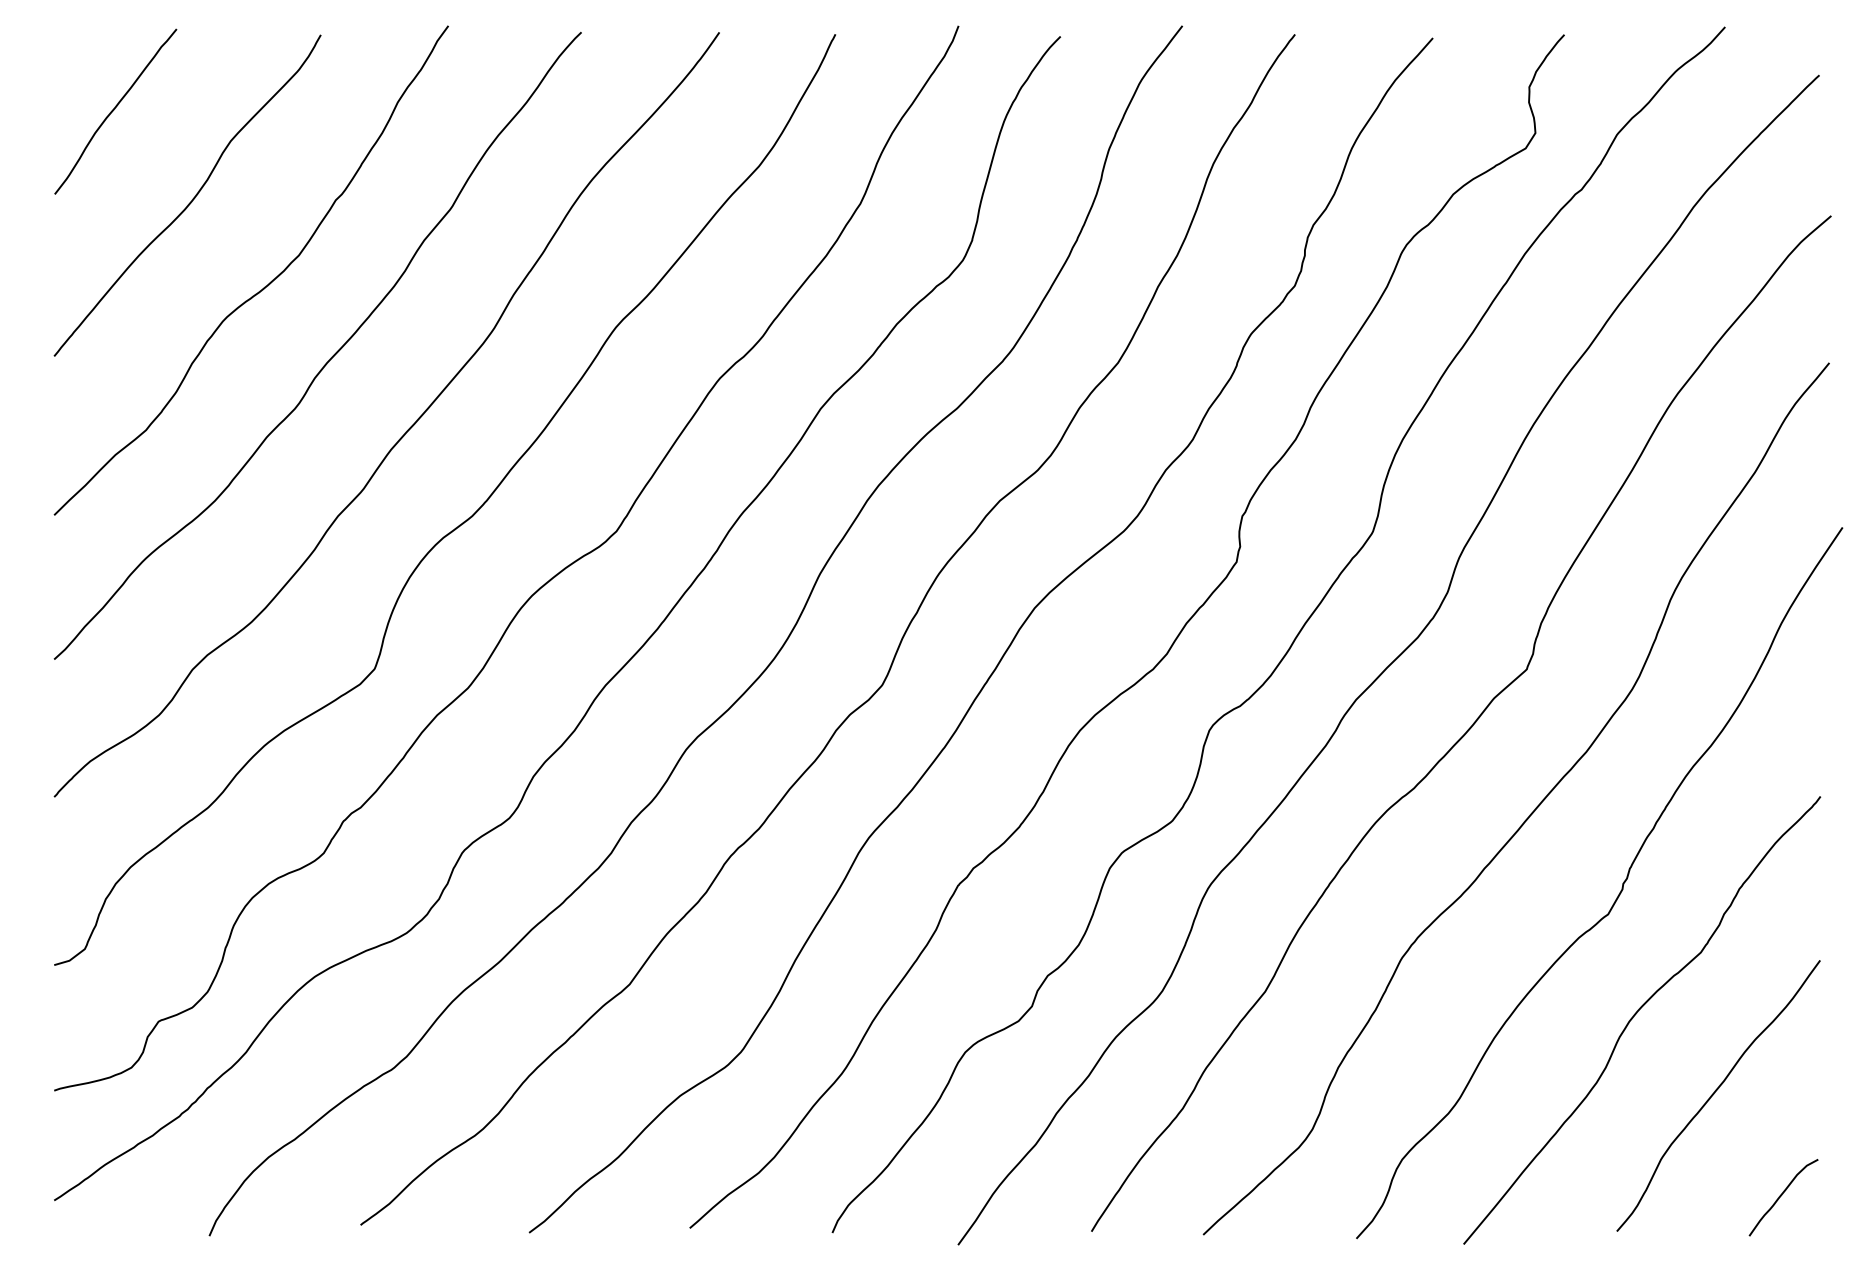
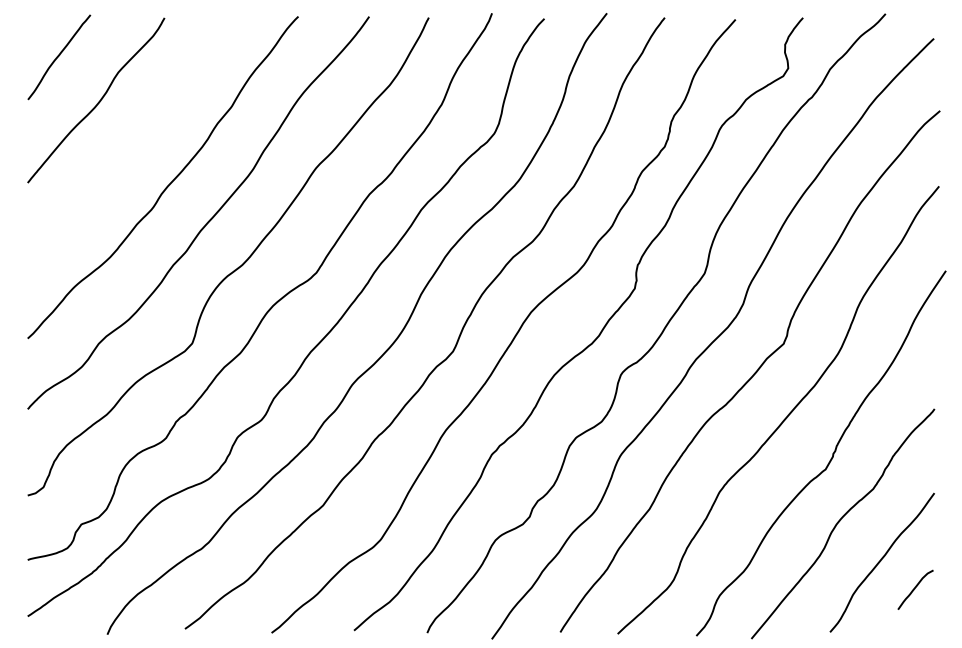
curve: (264, 285) -> (135, 146), removed
curve: (1783, 1196) -> (915, 589), moved

